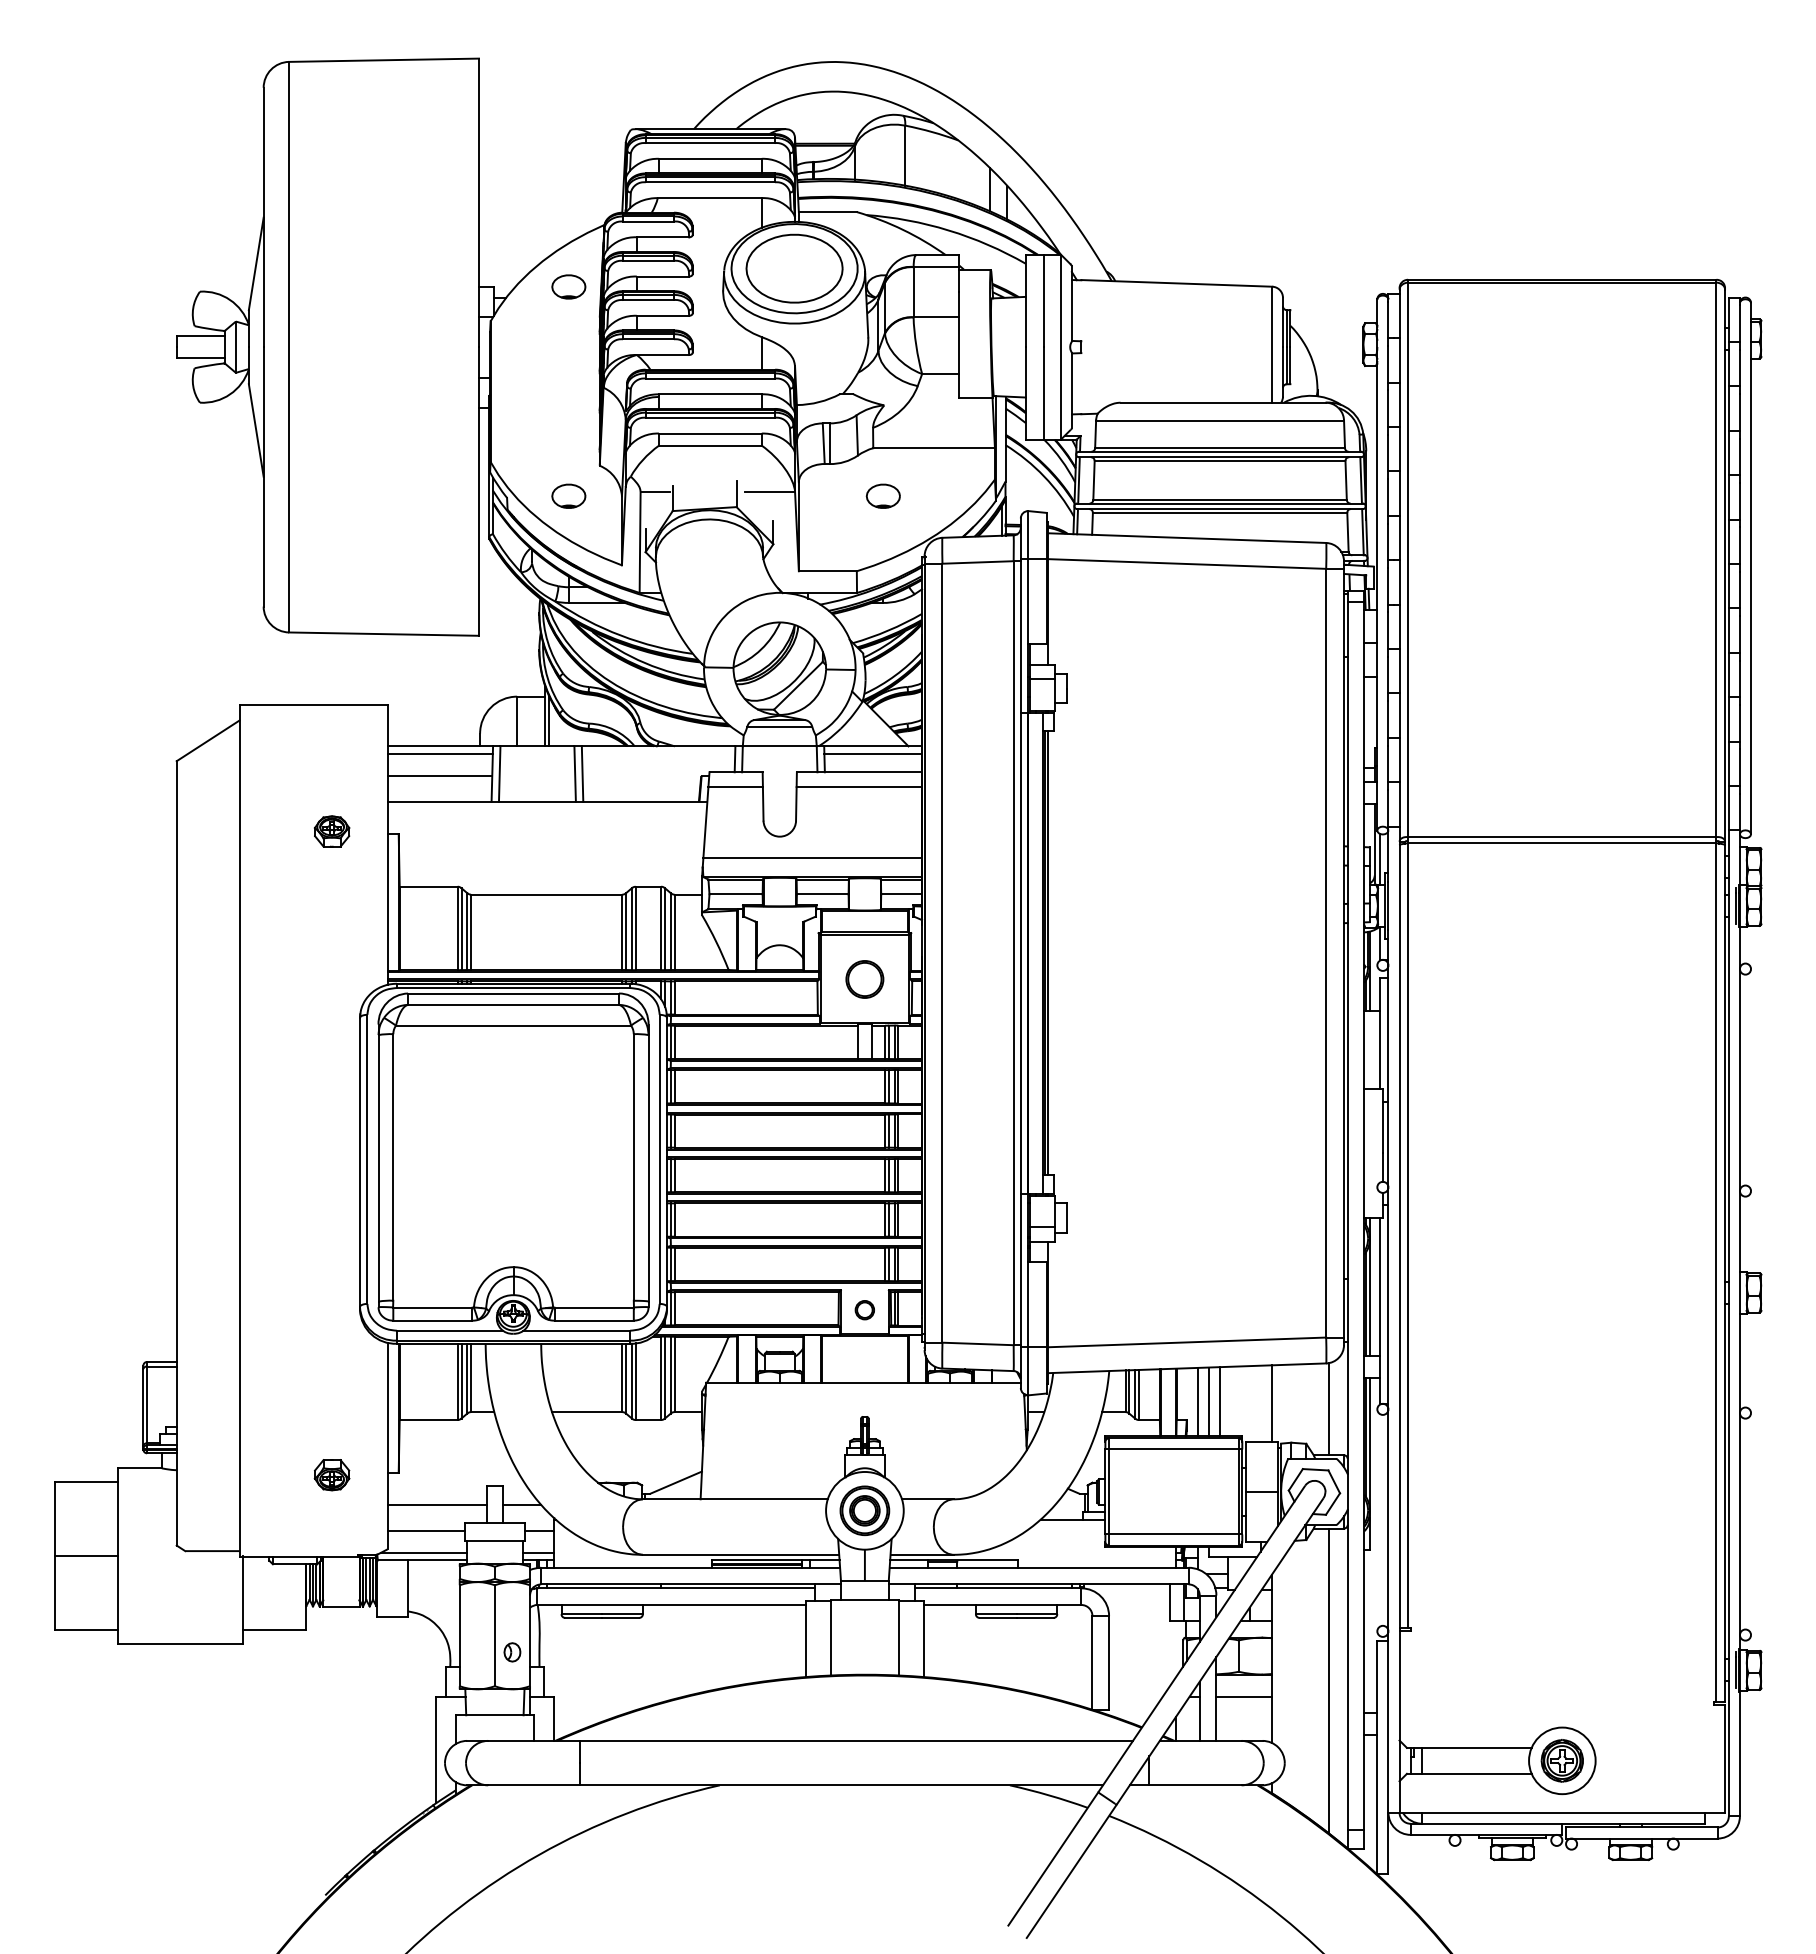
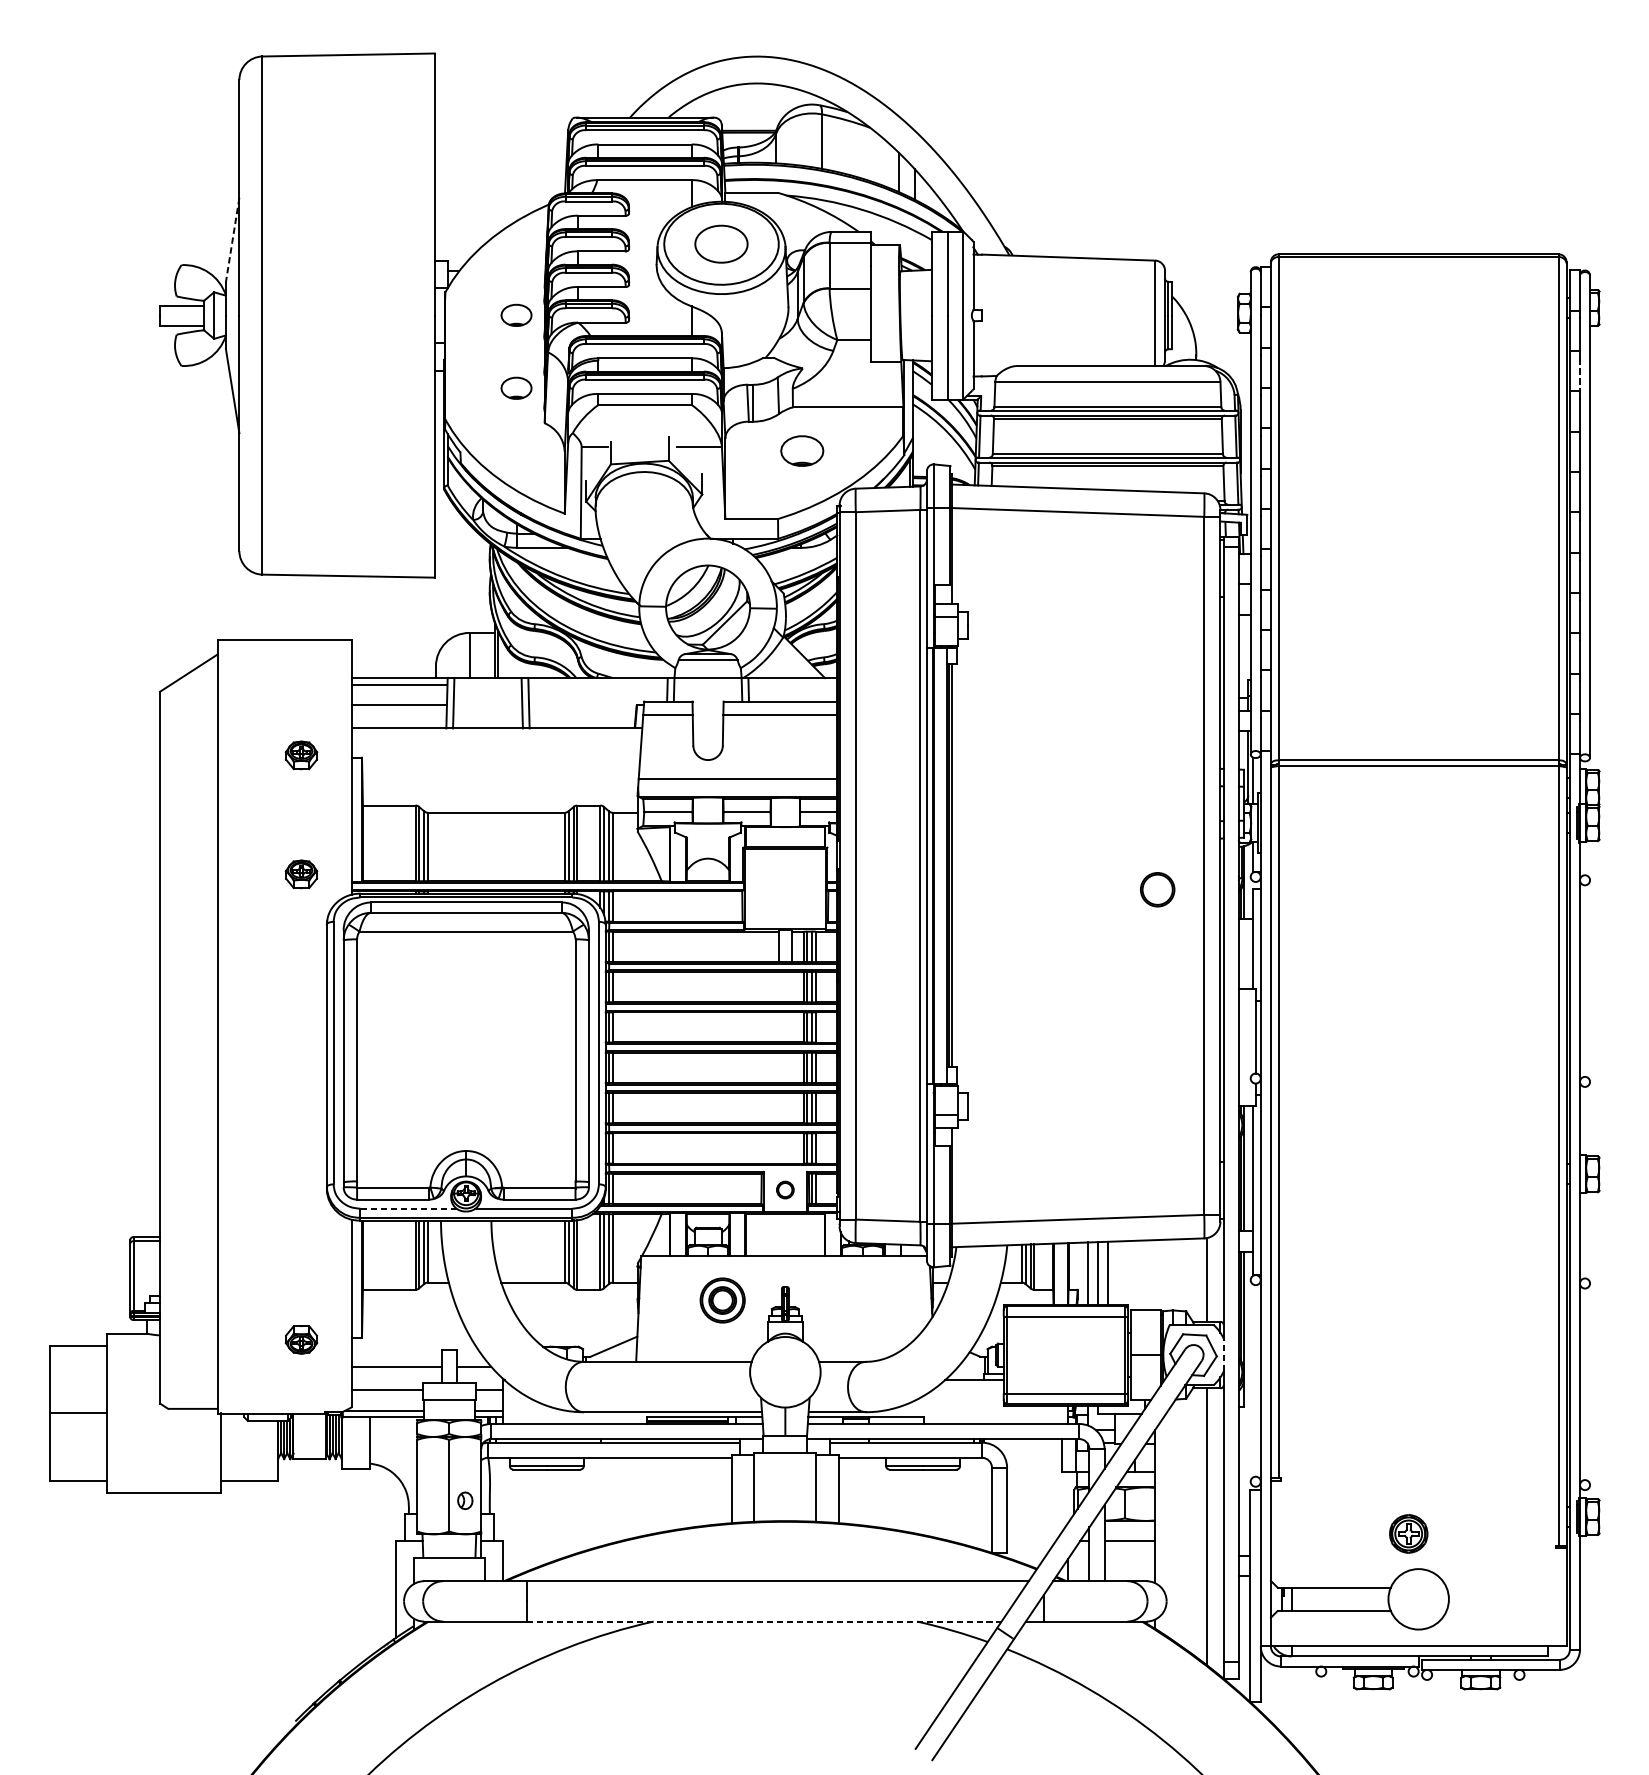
line: (256, 263) -> (232, 239), solid -> dashed
part: (794, 268) -> (721, 244), size x0.6
part: (568, 286) -> (516, 314), moved
line: (1739, 412) -> (1579, 374), solid -> dashed
part: (568, 495) -> (516, 387), moved
part: (882, 495) -> (801, 450), size x1.4
line: (873, 753) -> (793, 684), removed
part: (332, 962) -> (301, 874), added
part: (864, 979) -> (1157, 889), moved
line: (449, 1330) -> (408, 1208), solid -> dashed
line: (1271, 1403) -> (1154, 1274), removed
line: (1347, 1491) -> (1223, 1354), solid -> dashed
part: (864, 1510) -> (722, 1300), moved
part: (1561, 1760) -> (1407, 1533), moved
line: (842, 1785) -> (765, 1621), solid -> dashed

